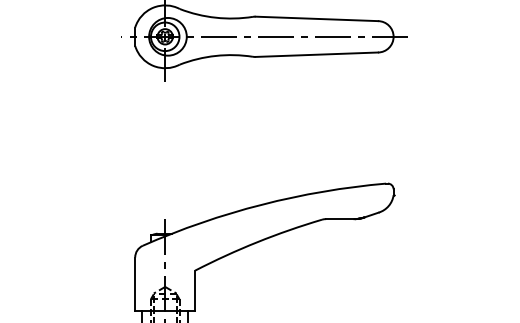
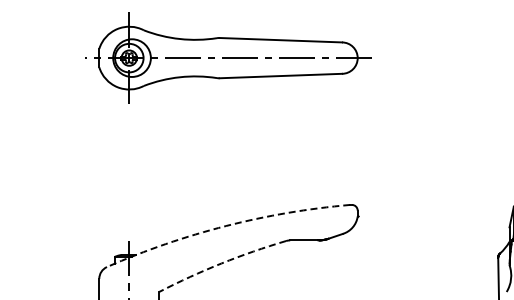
arc: (261, 204) -> (225, 225), solid -> dashed
arc: (257, 242) -> (221, 263), solid -> dashed

